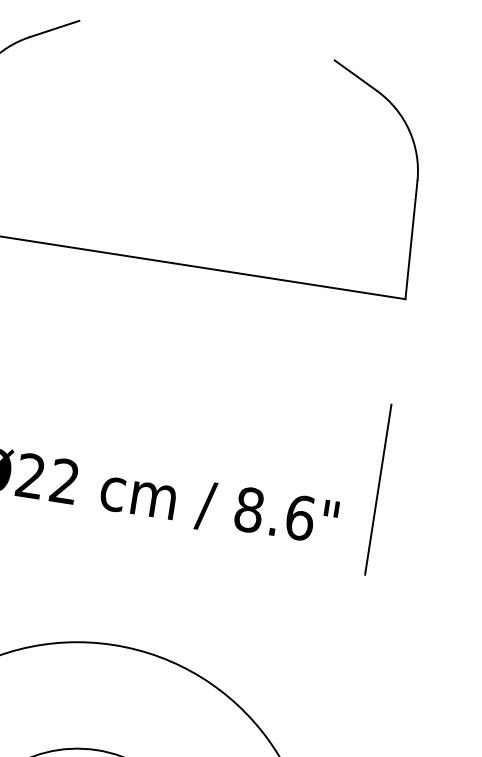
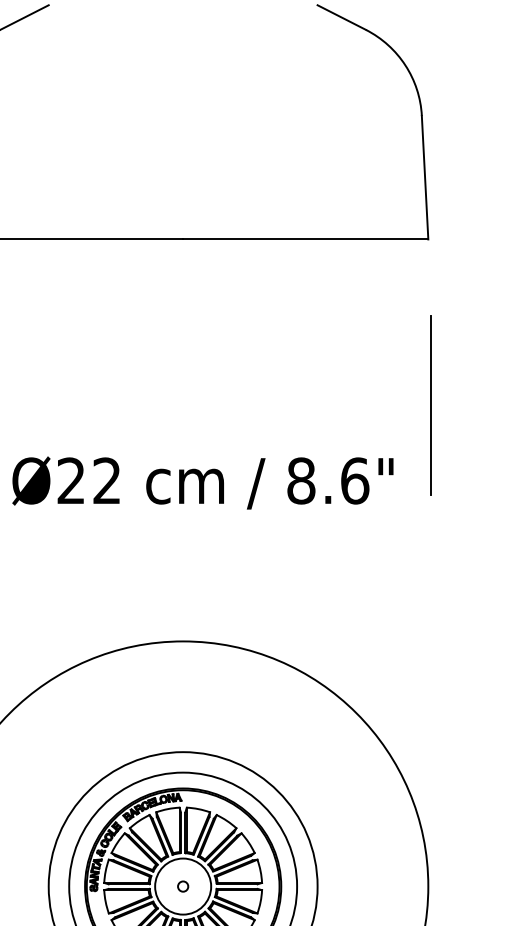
line: (378, 489) -> (430, 405), moved

